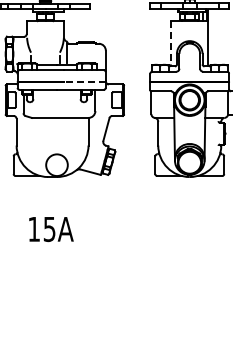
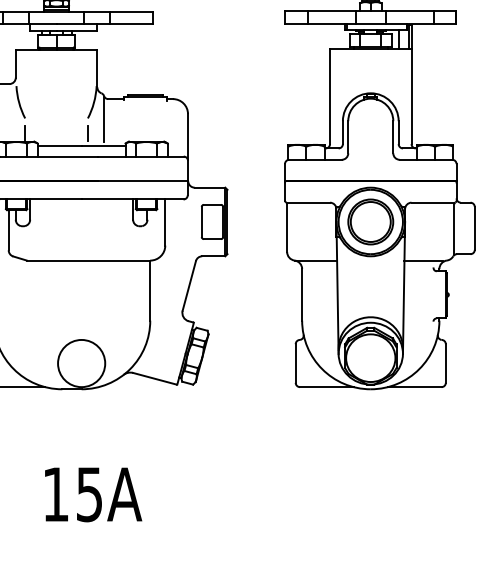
line: (171, 42) -> (331, 96), dashed -> solid
line: (85, 81) -> (143, 181), dashed -> solid
text: (51, 229) -> (93, 494), moved

